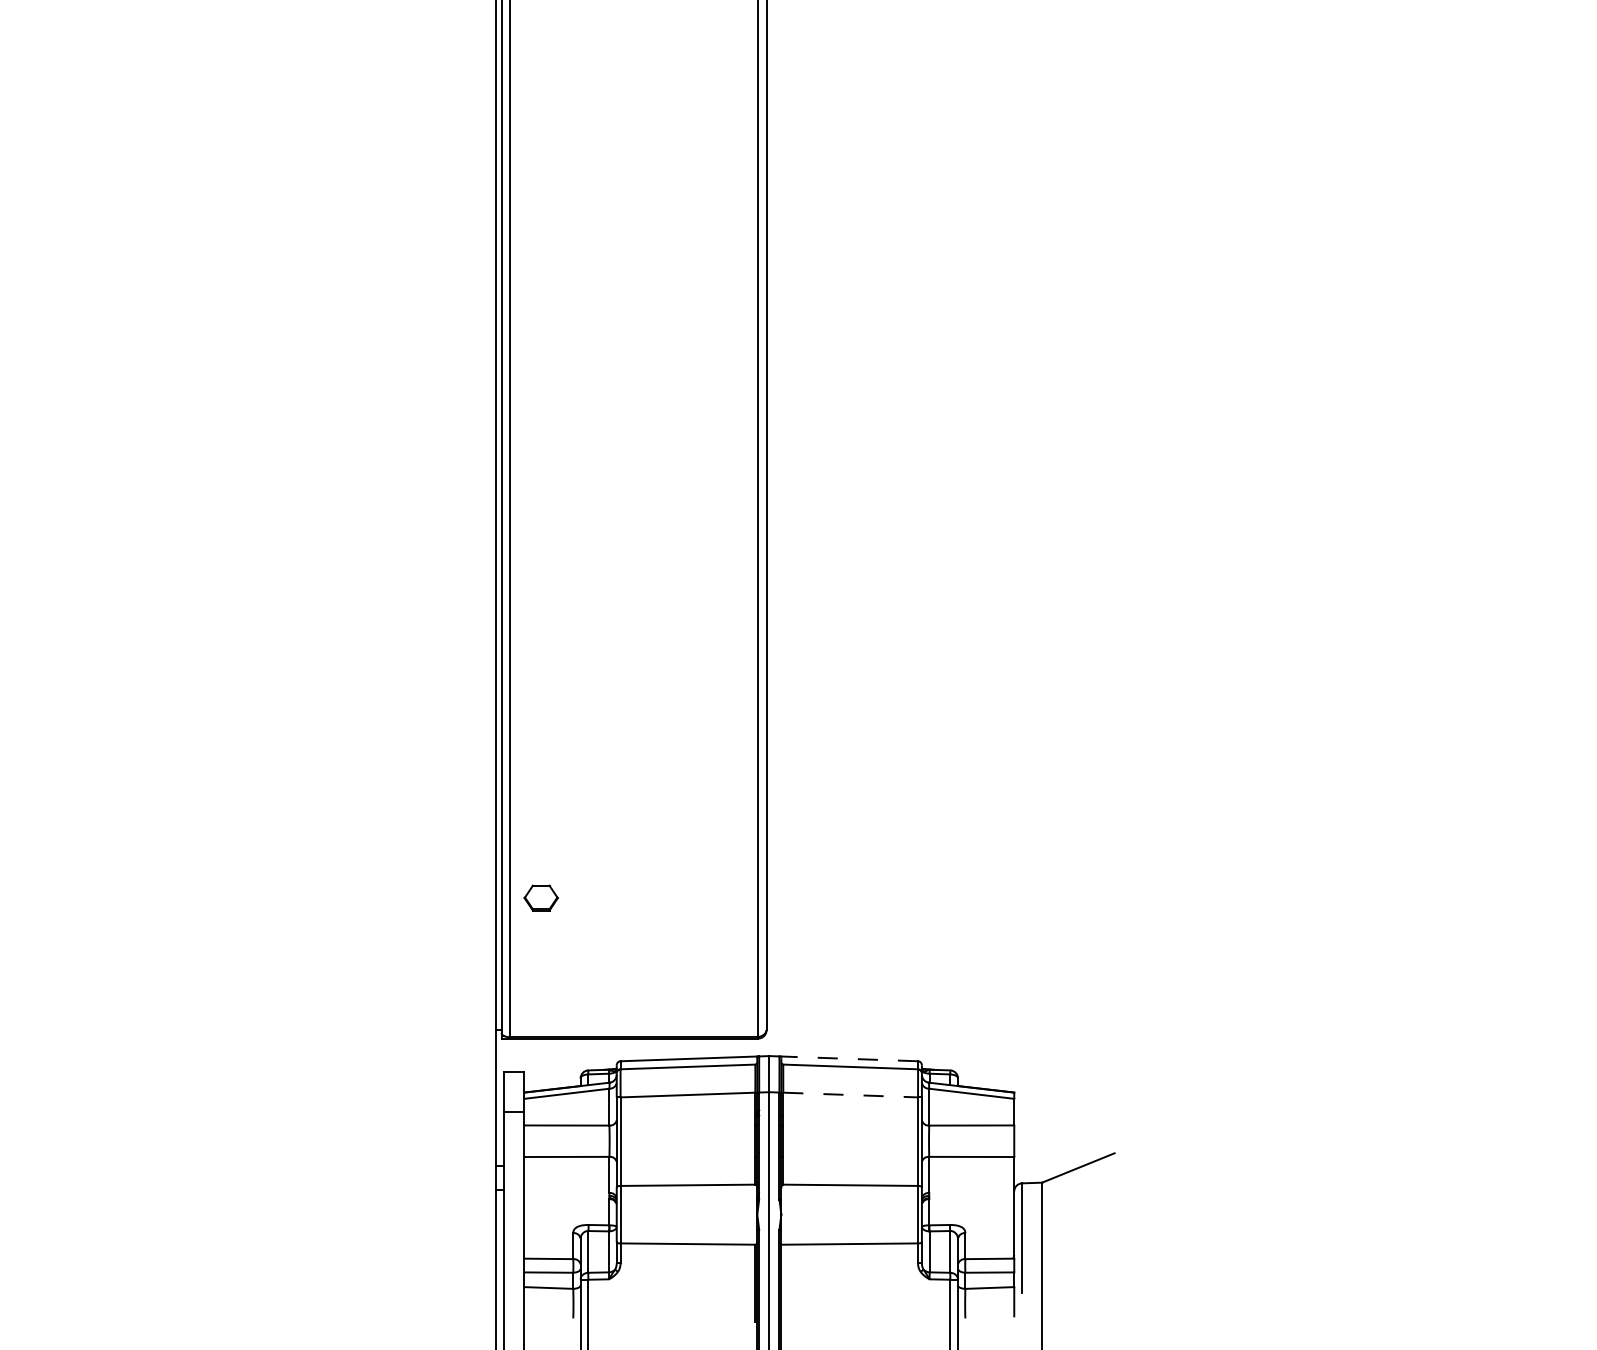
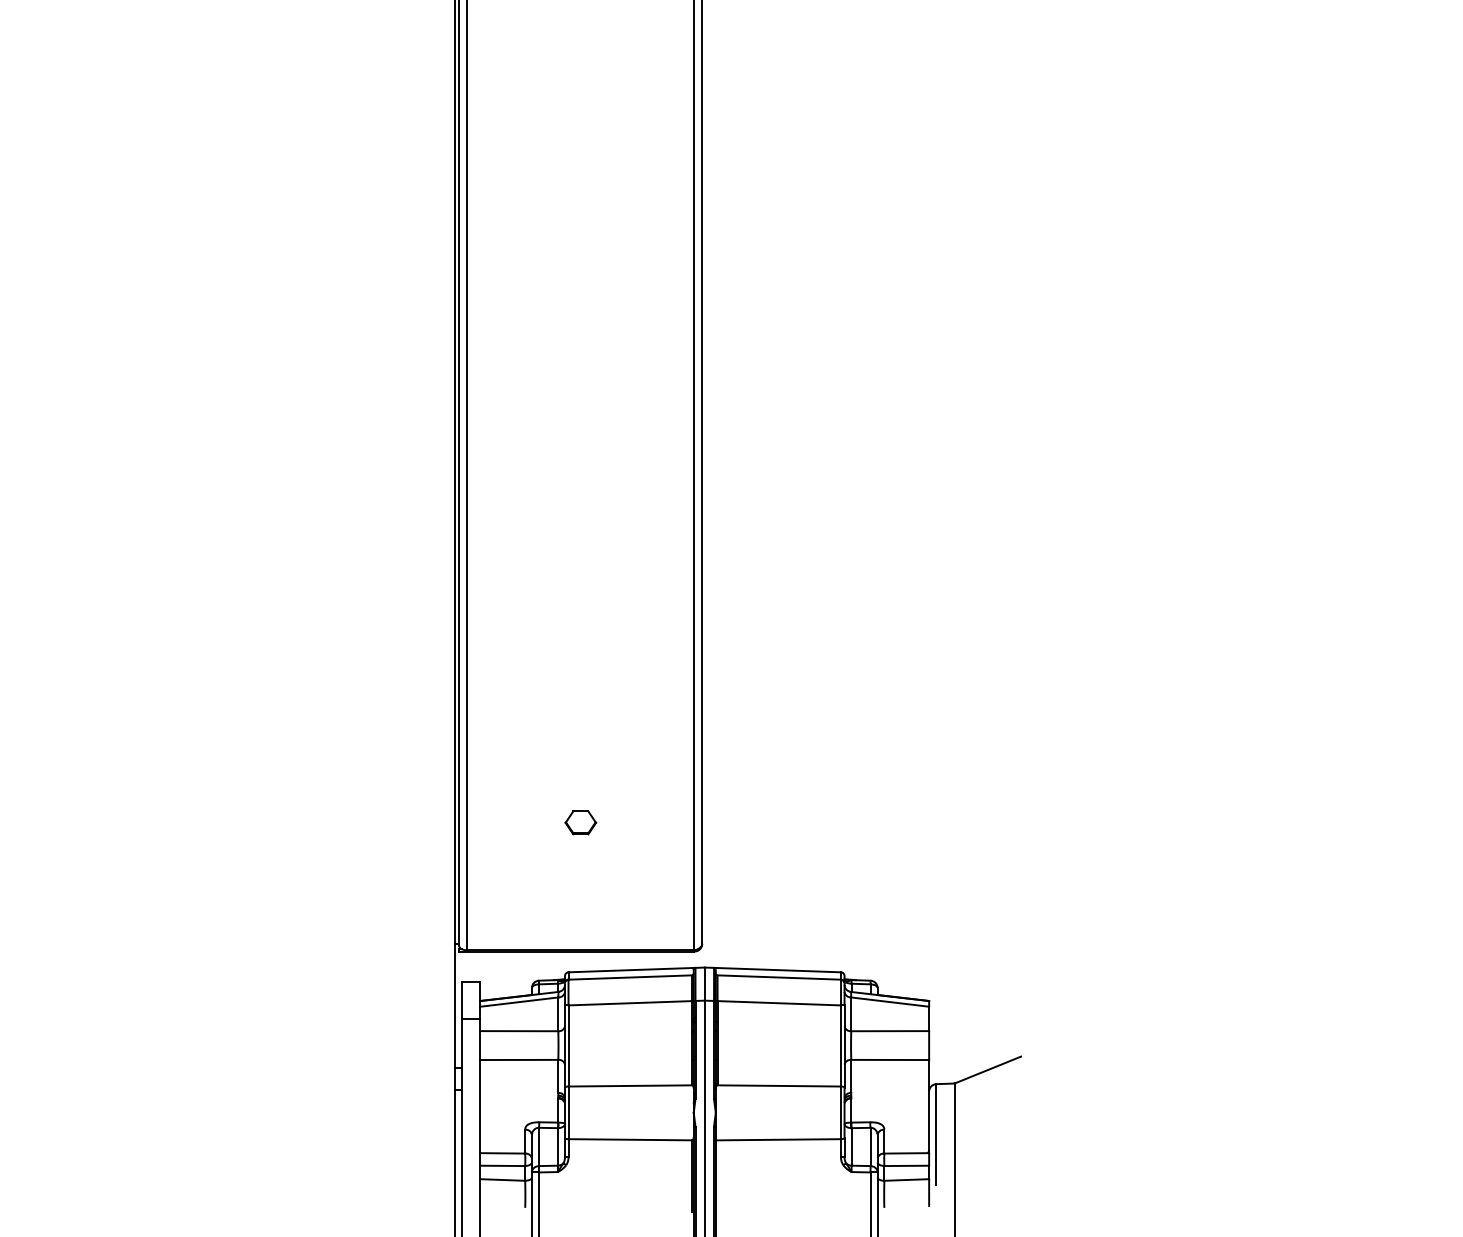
part: (540, 897) -> (580, 822), moved
line: (849, 1059) -> (778, 970), dashed -> solid
line: (850, 1095) -> (779, 1003), dashed -> solid

